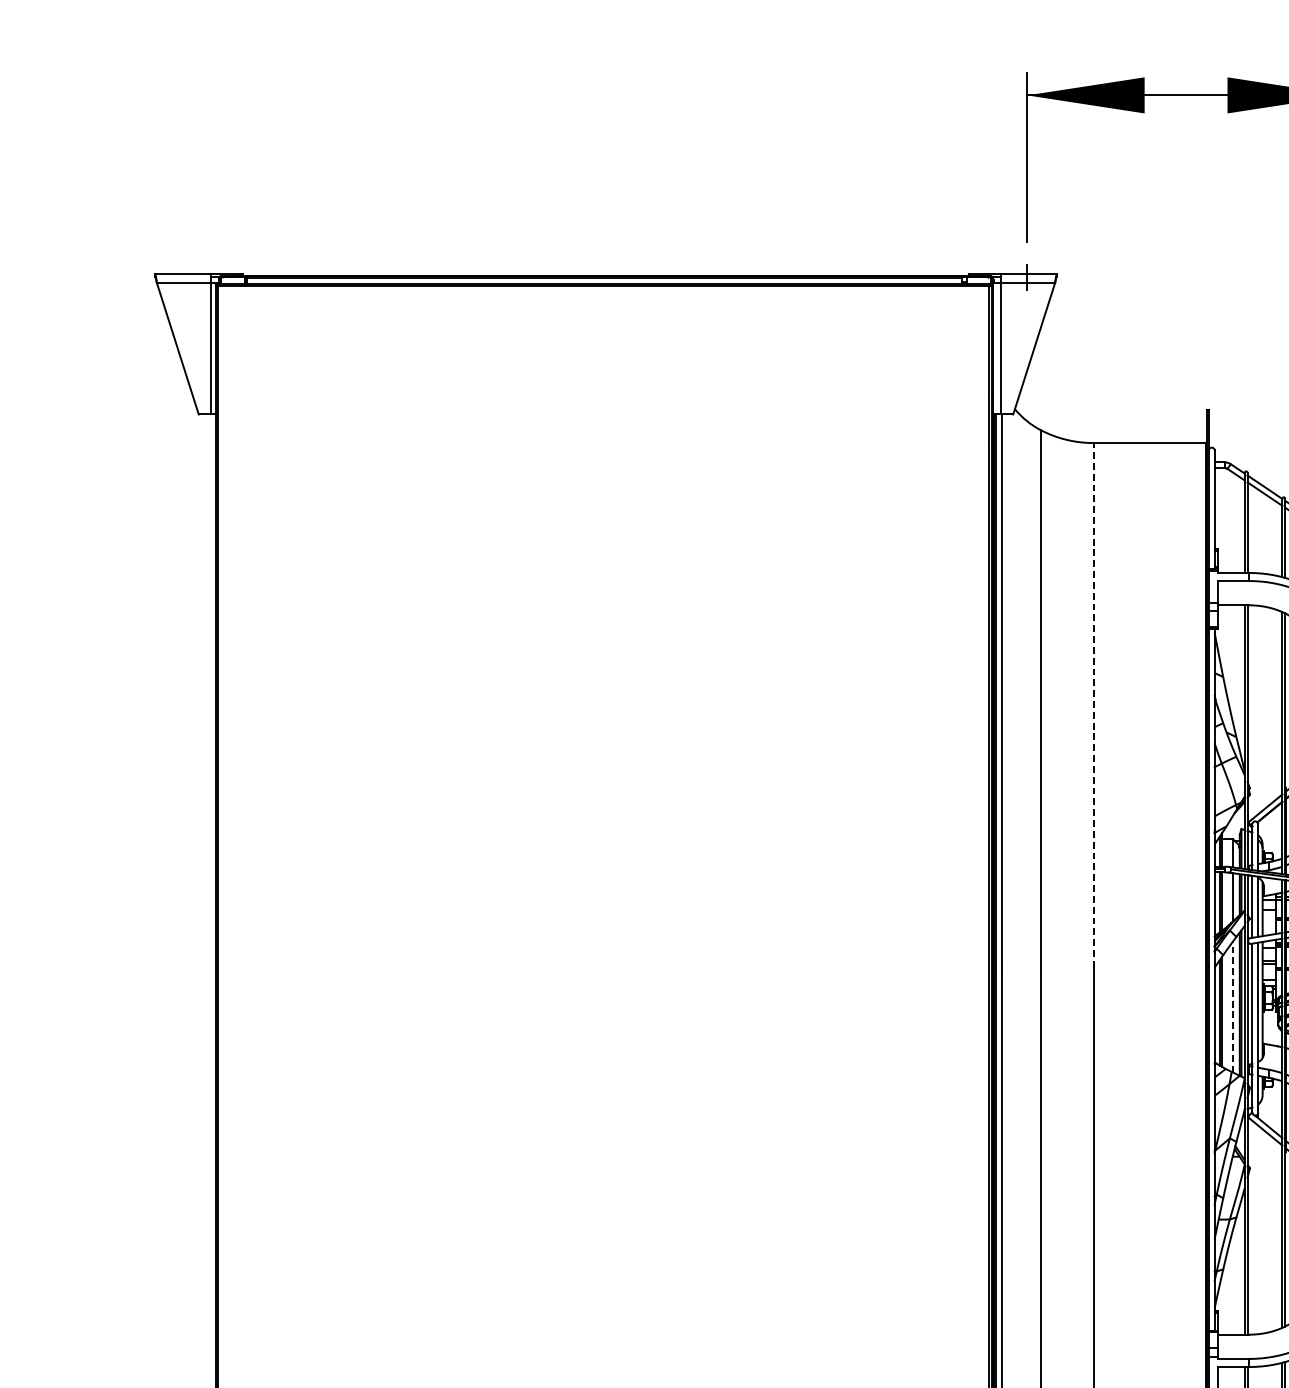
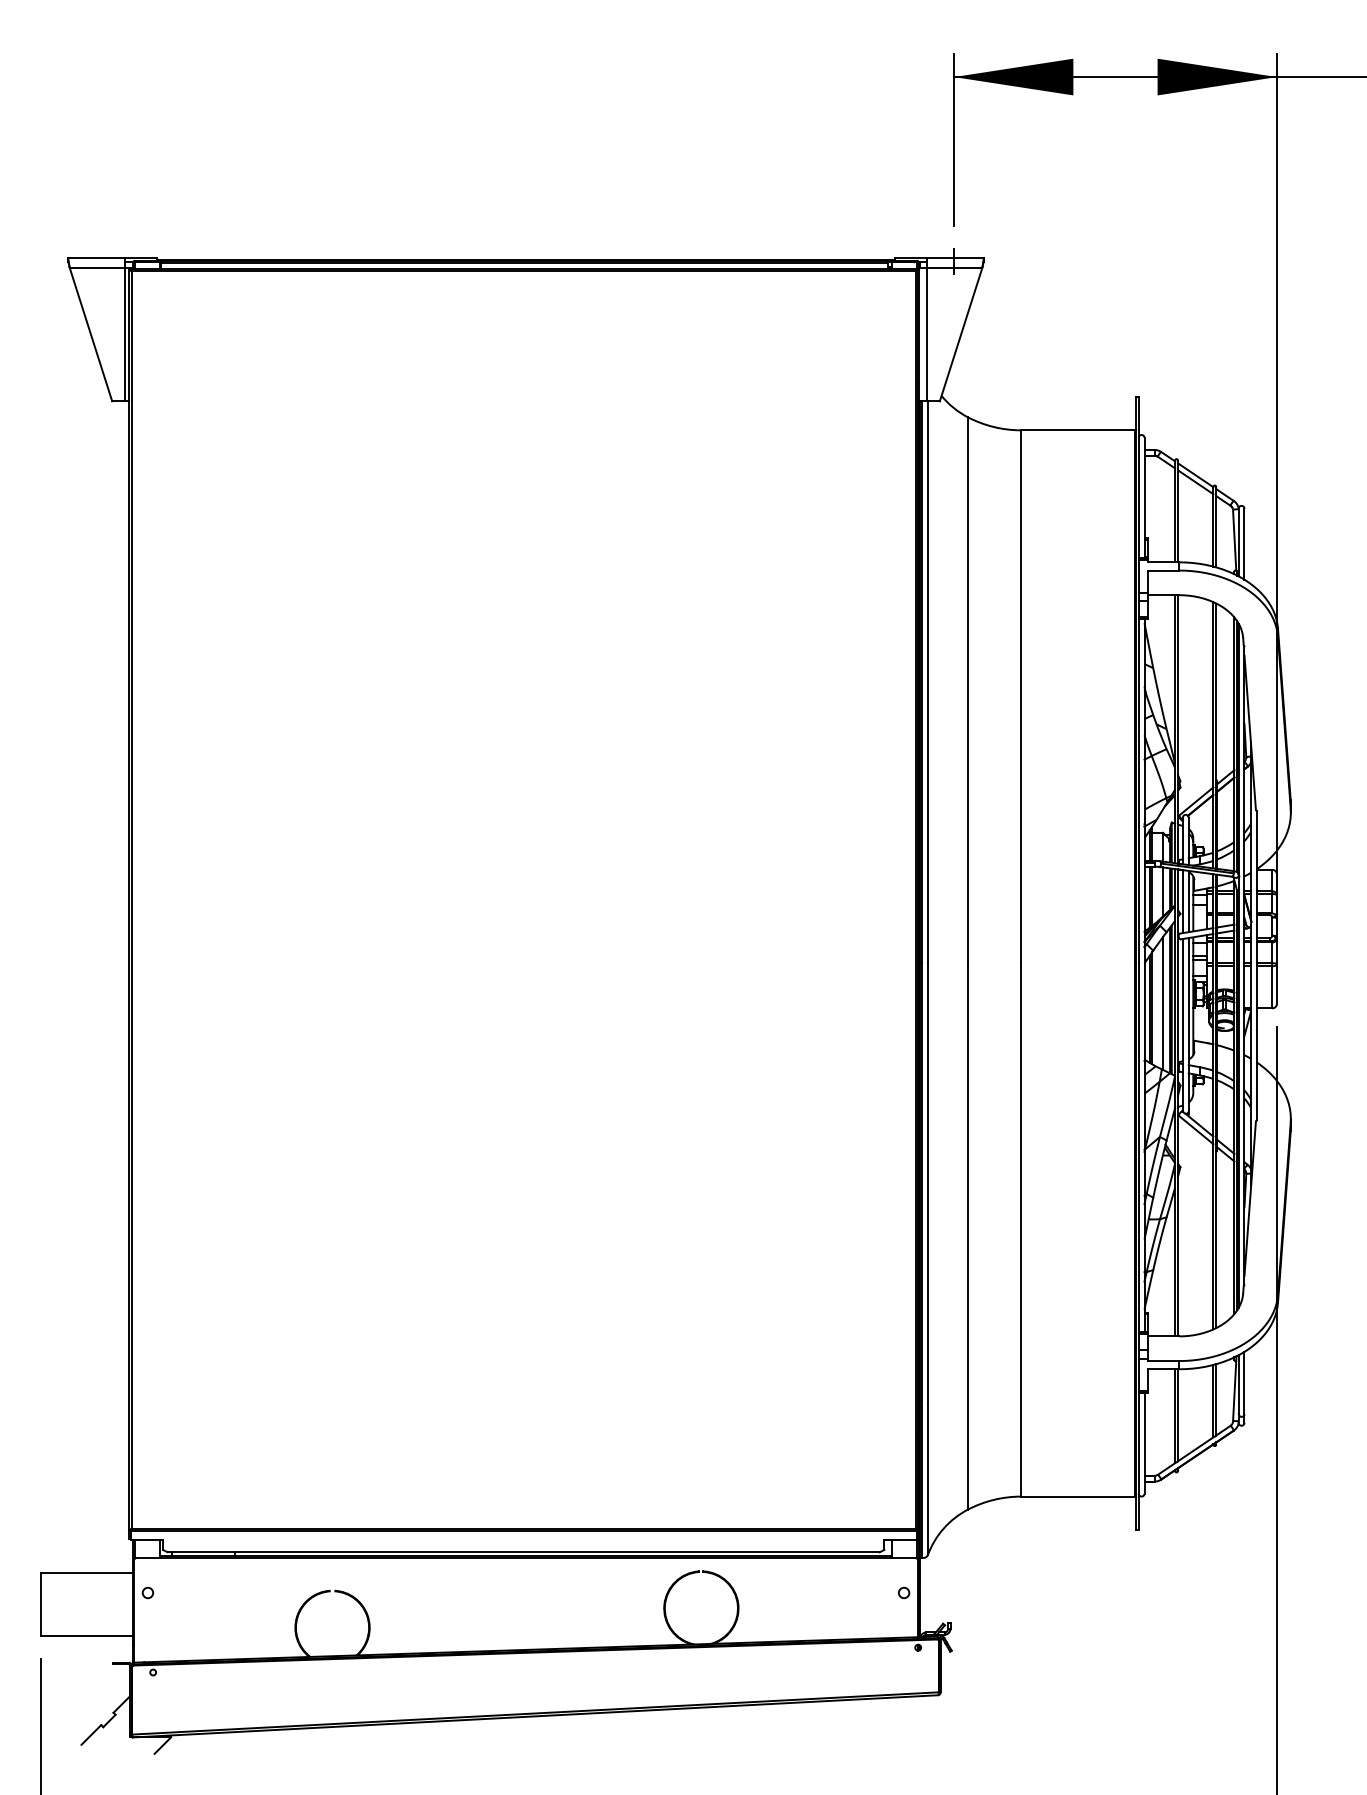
line: (1093, 704) -> (1021, 696), dashed -> solid
line: (1233, 1006) -> (1163, 1002), dashed -> solid

